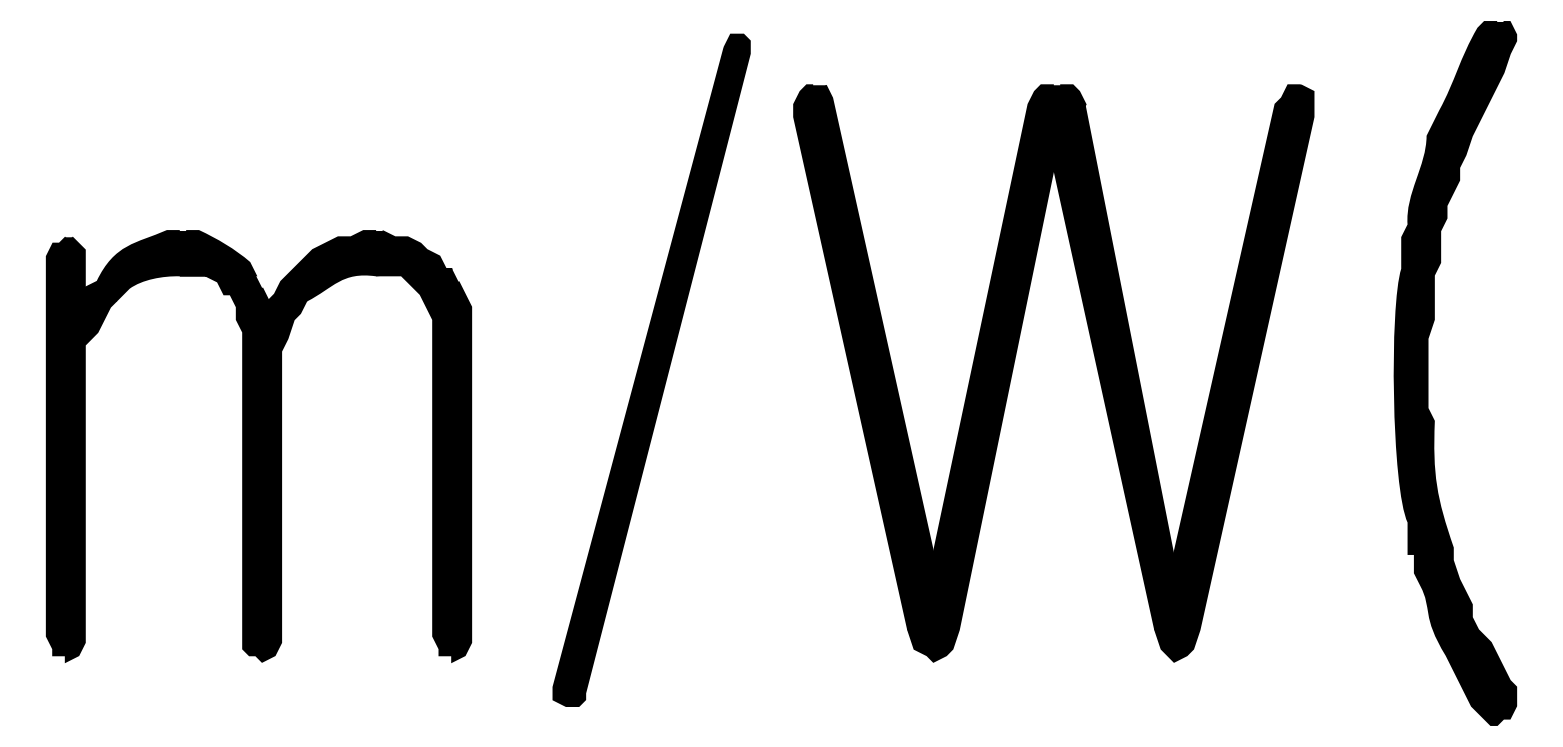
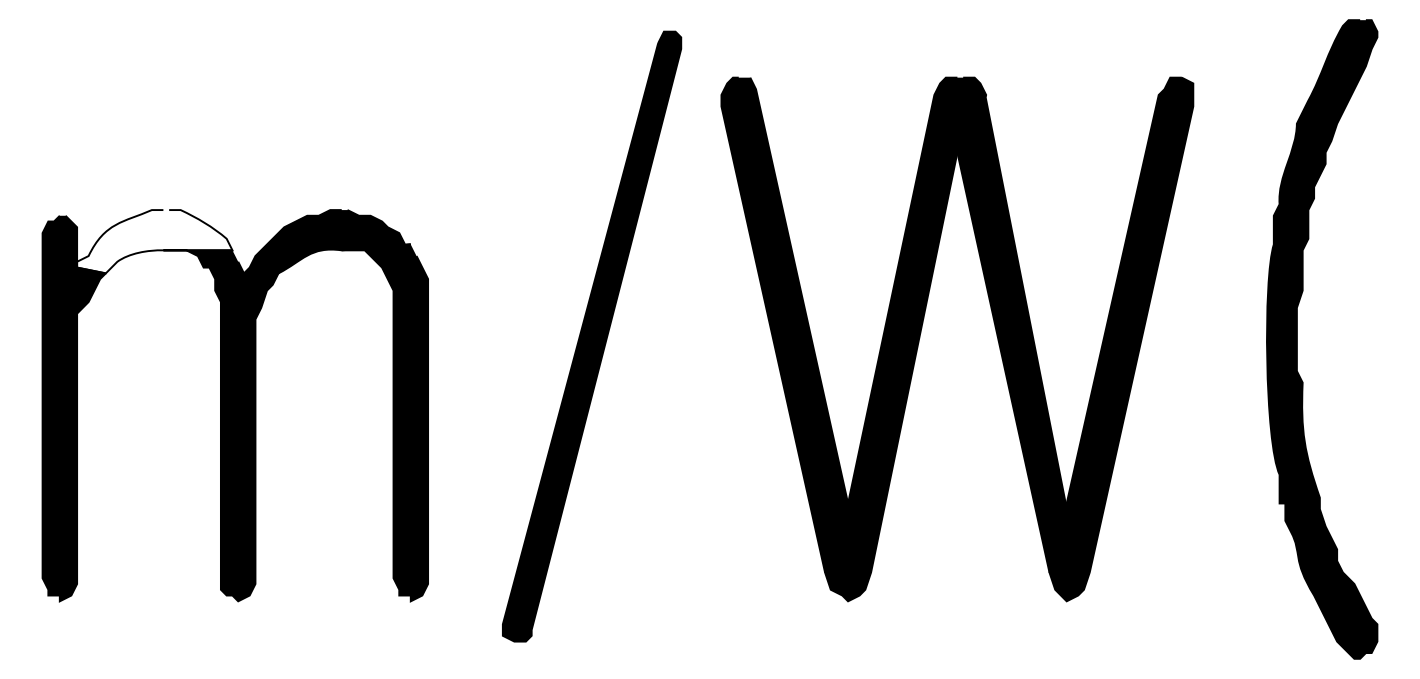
fill: (170, 265) -> (154, 241), removed

